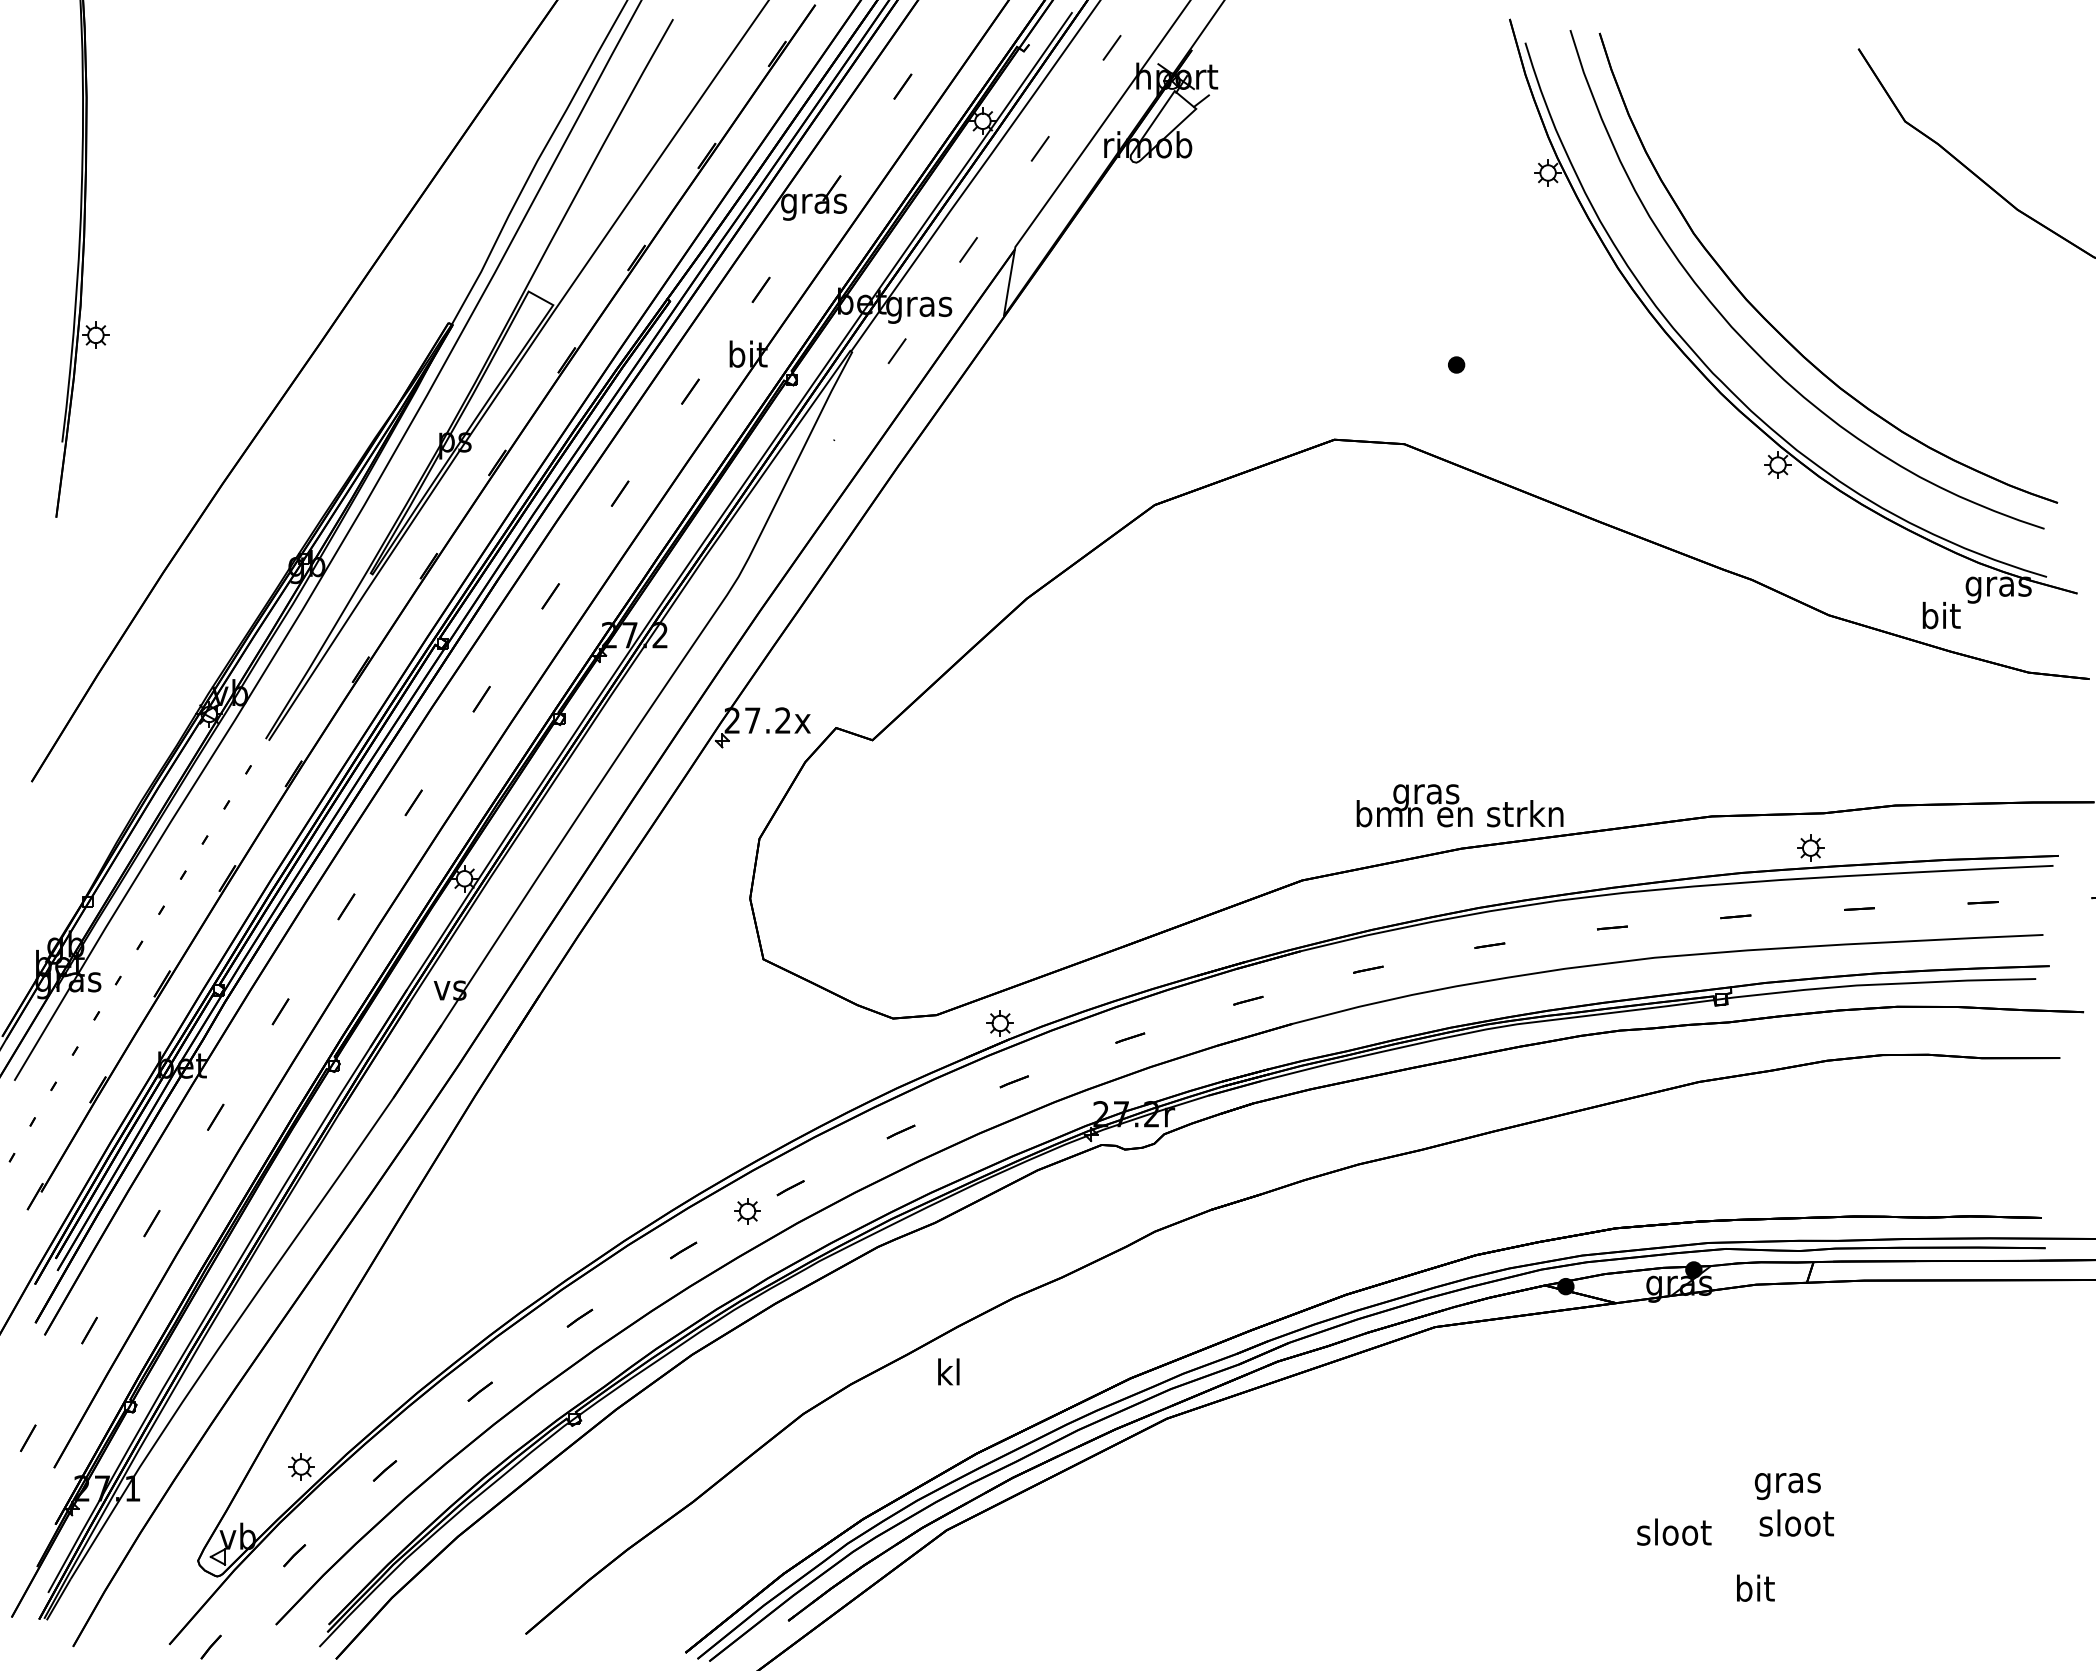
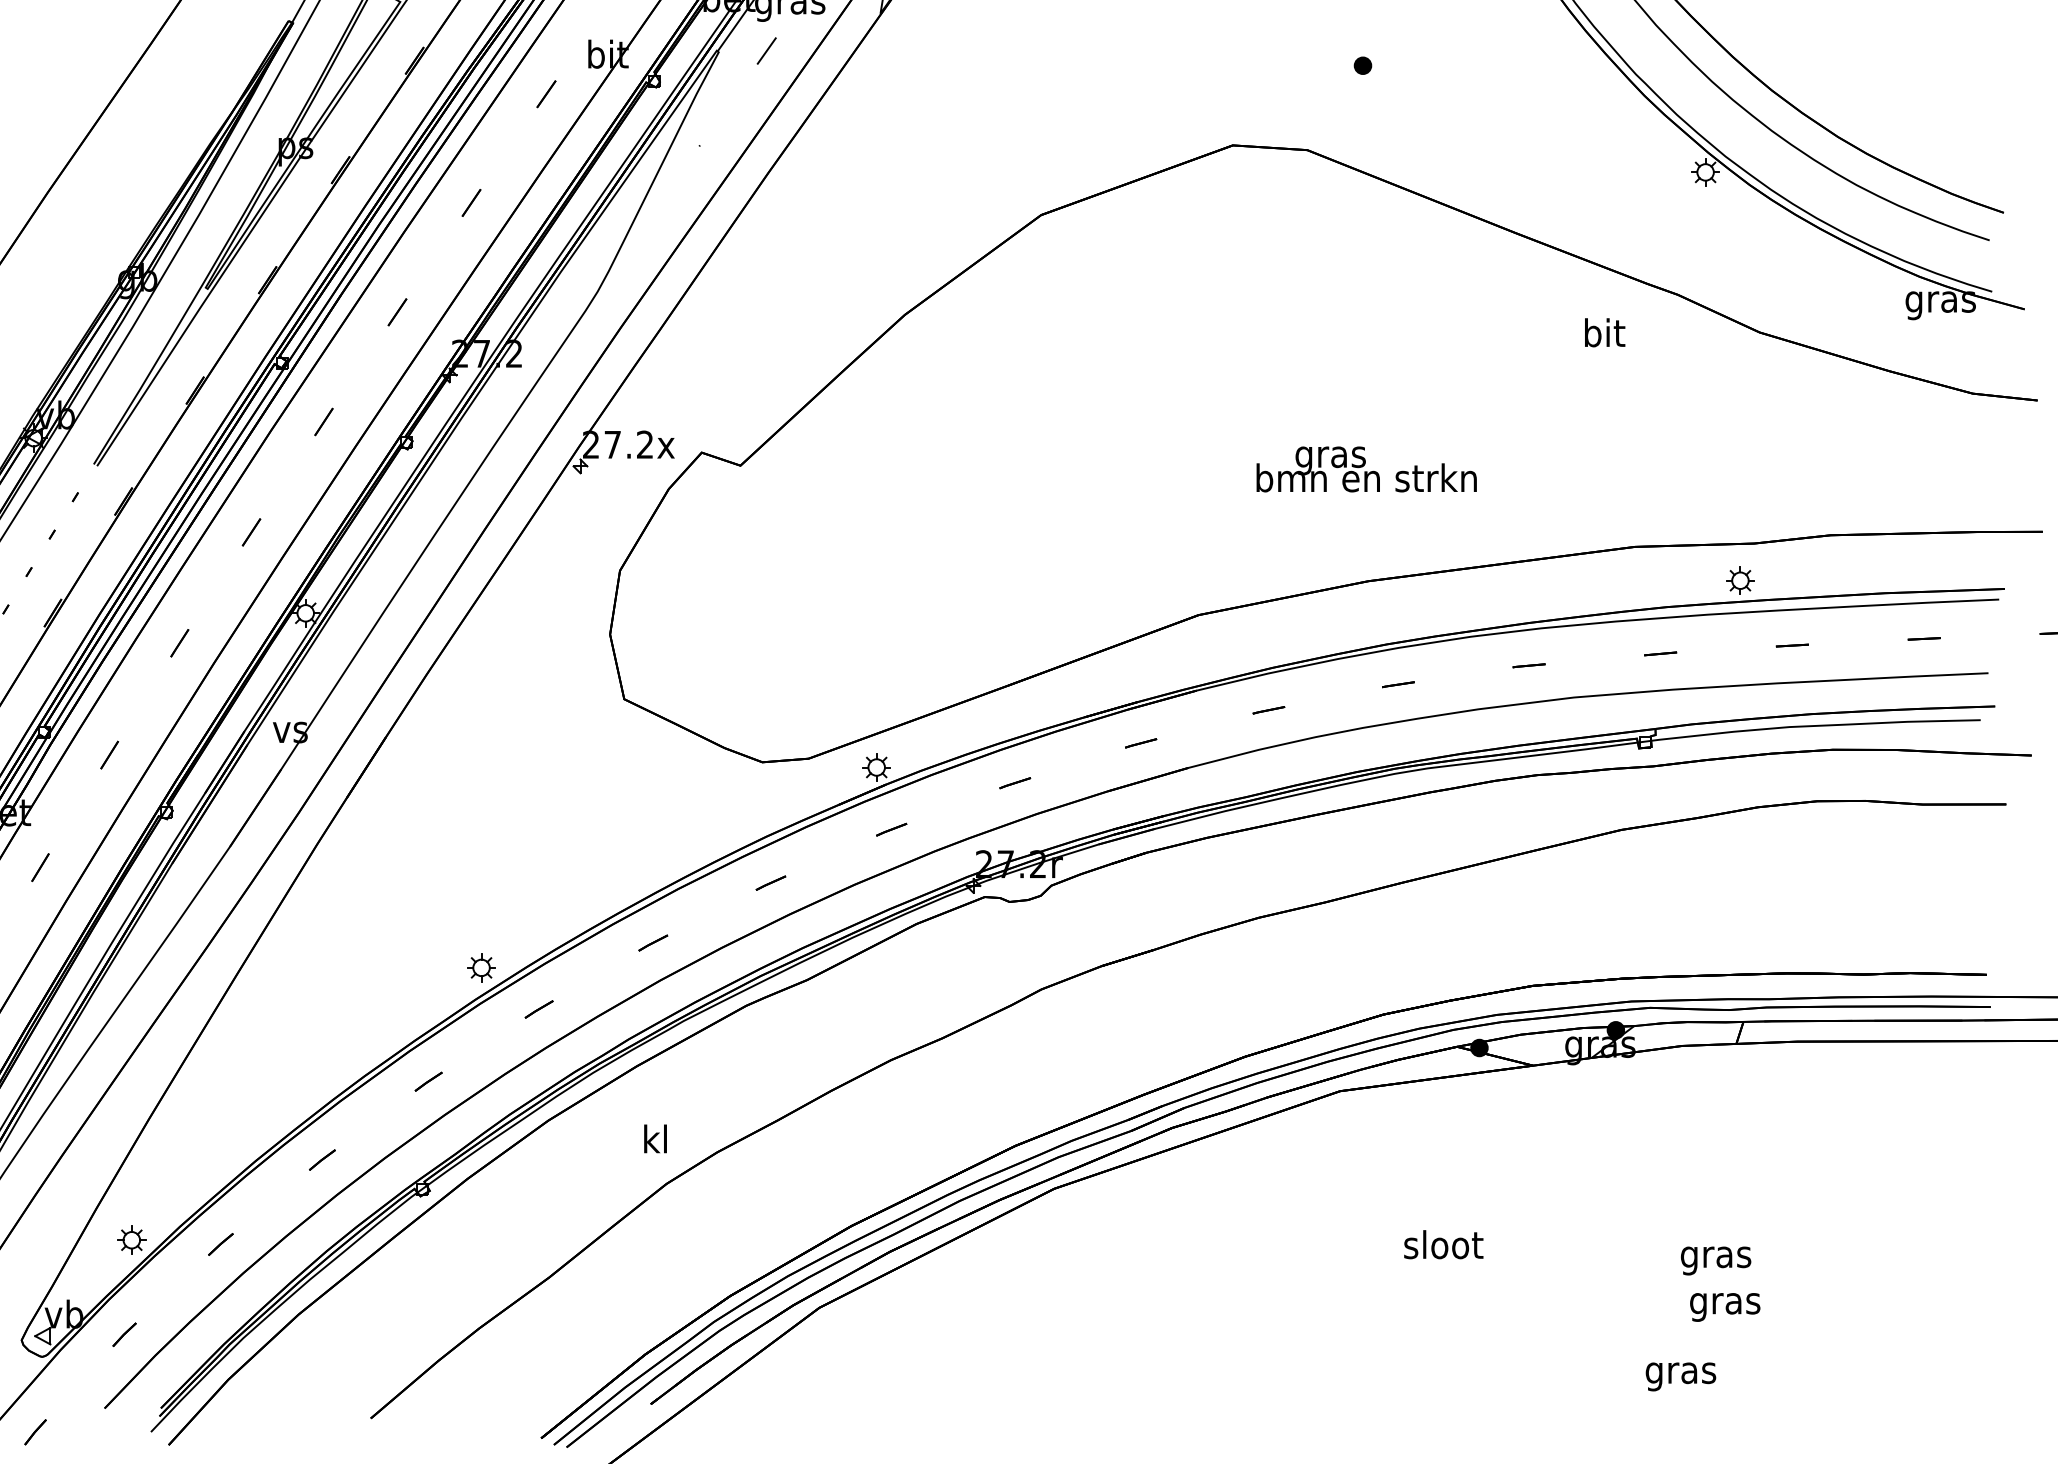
text: (1941, 615) -> (1604, 332), moved
text: (1459, 805) -> (1366, 469), moved
part: (747, 1211) -> (481, 967), moved
text: (948, 1371) -> (655, 1138), moved
text: (1796, 1526) -> (1725, 1303), sloot -> gras
text: (1674, 1531) -> (1443, 1243), moved
text: (1754, 1591) -> (1680, 1372), bit -> gras

